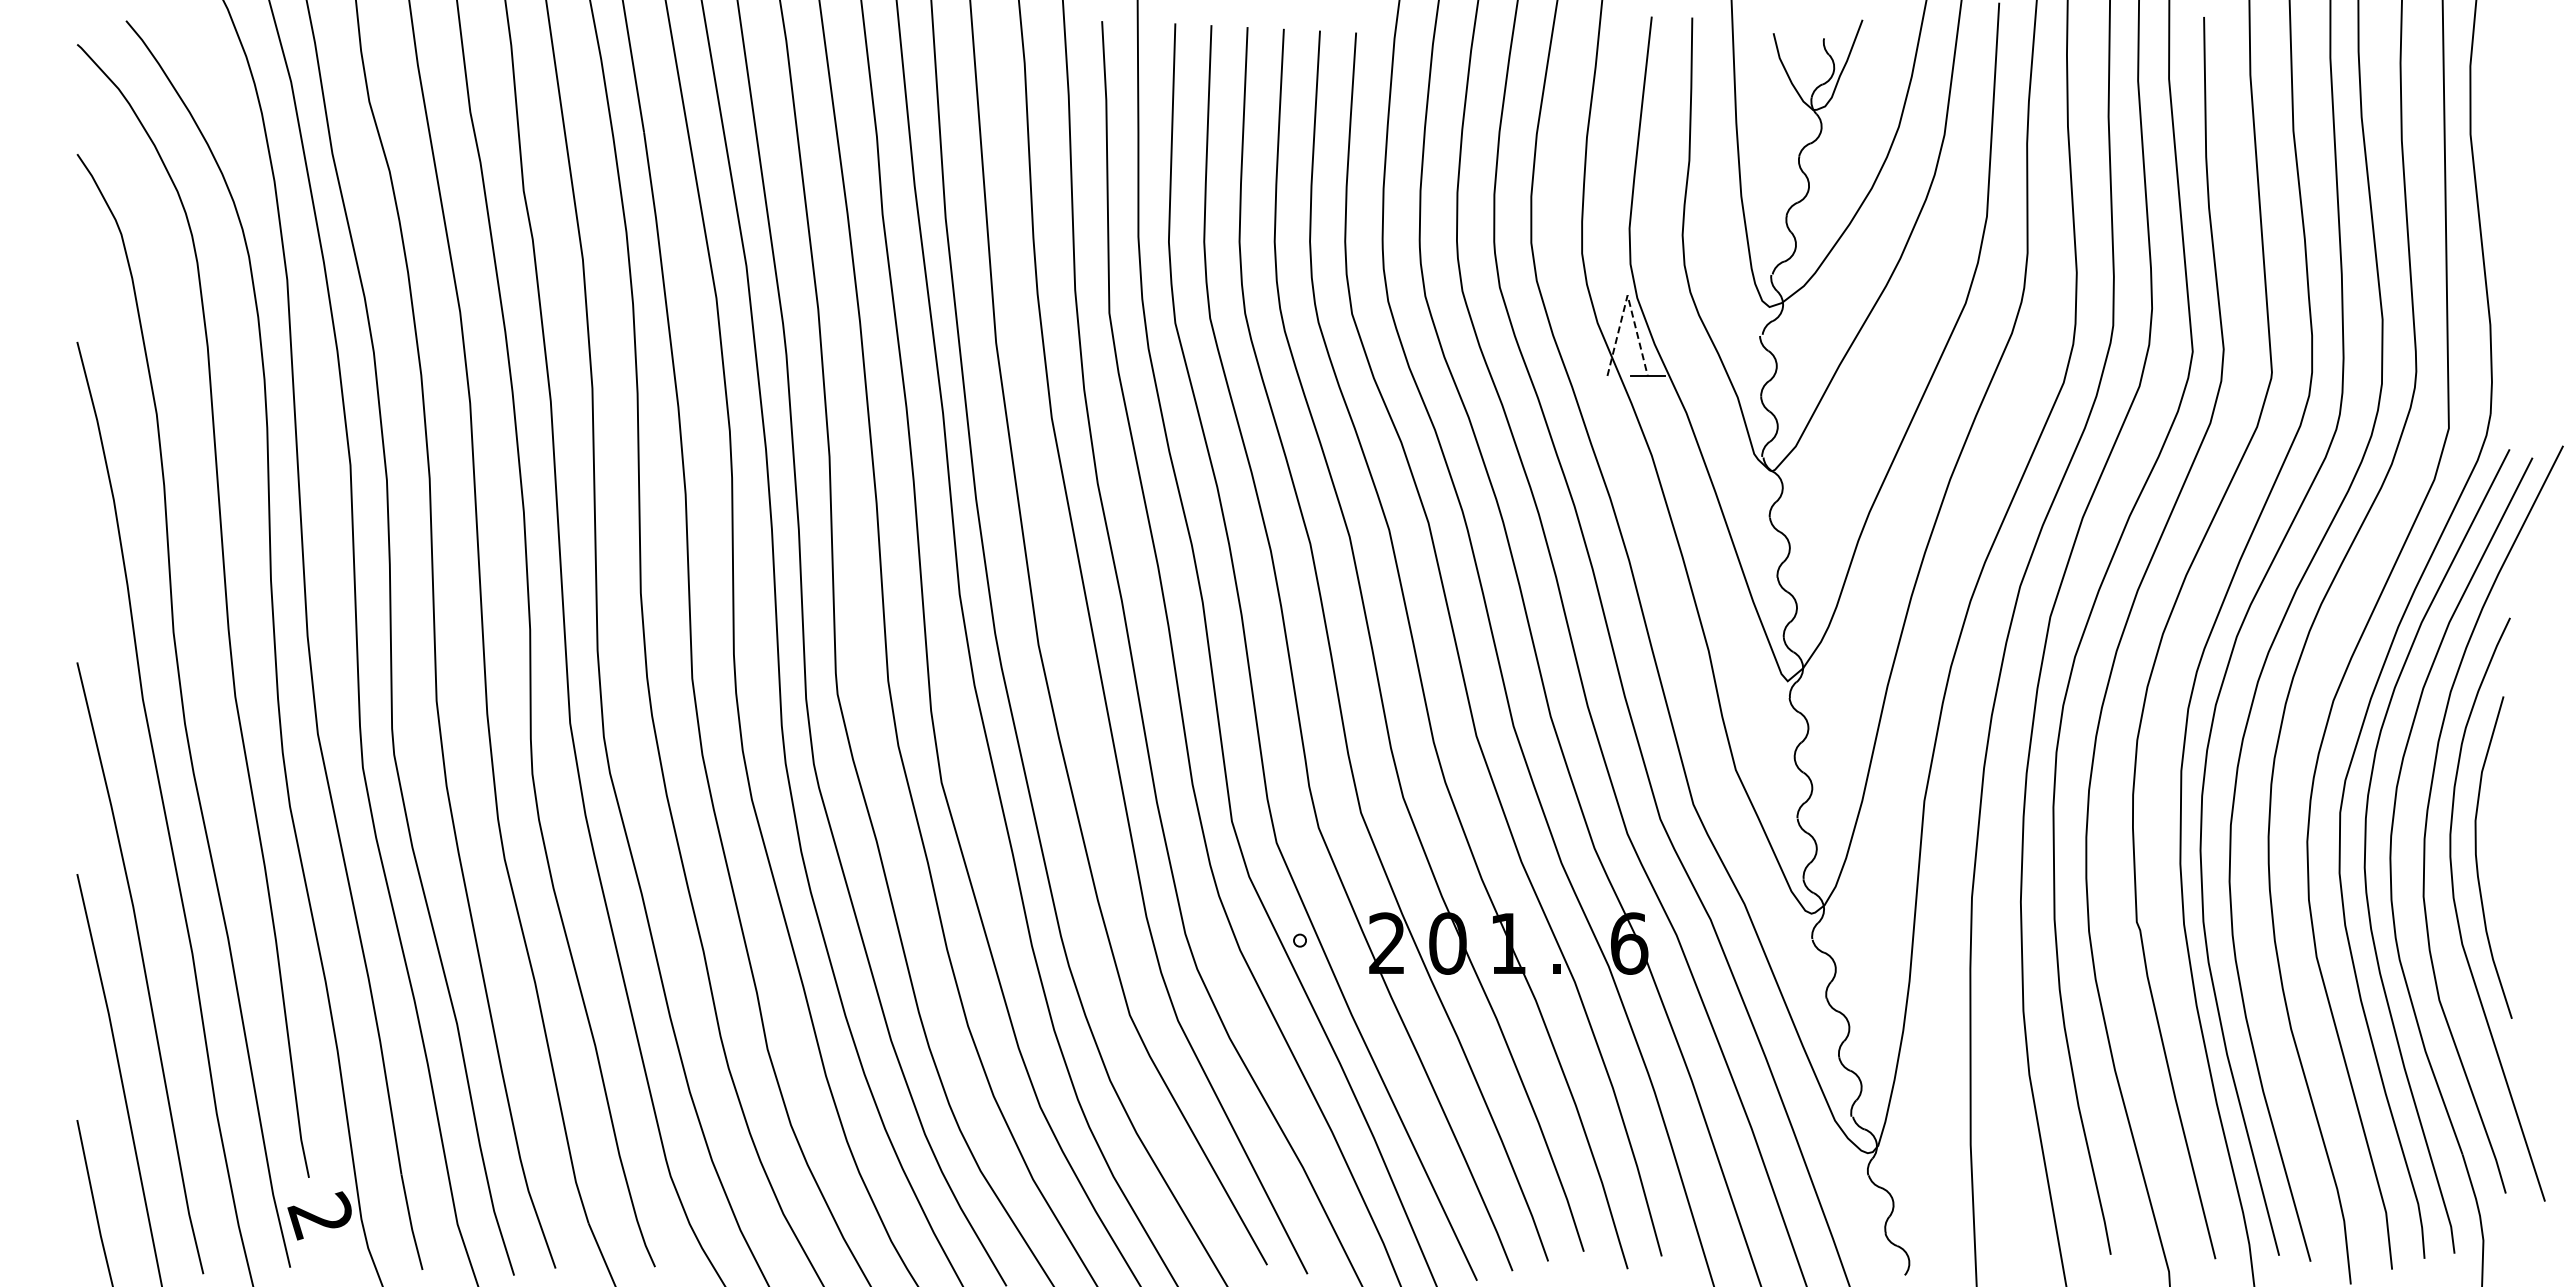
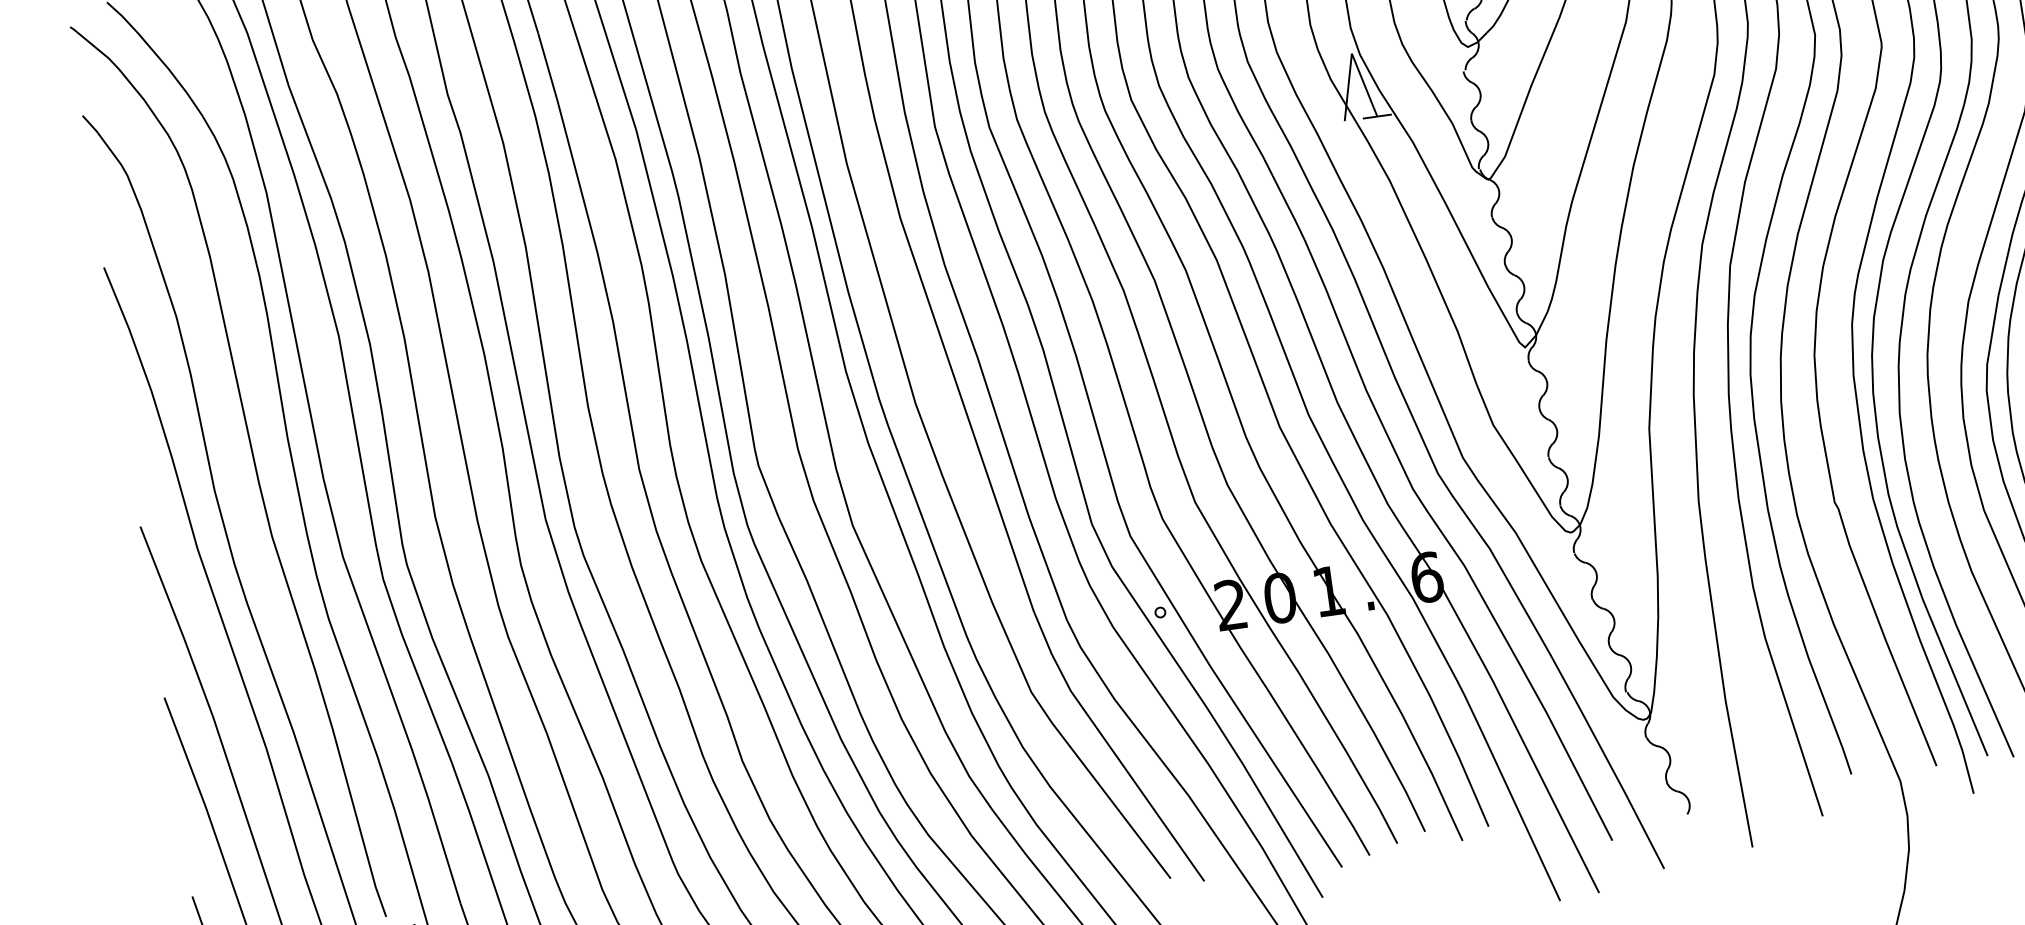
line: (1627, 295) -> (1351, 53), dashed -> solid

